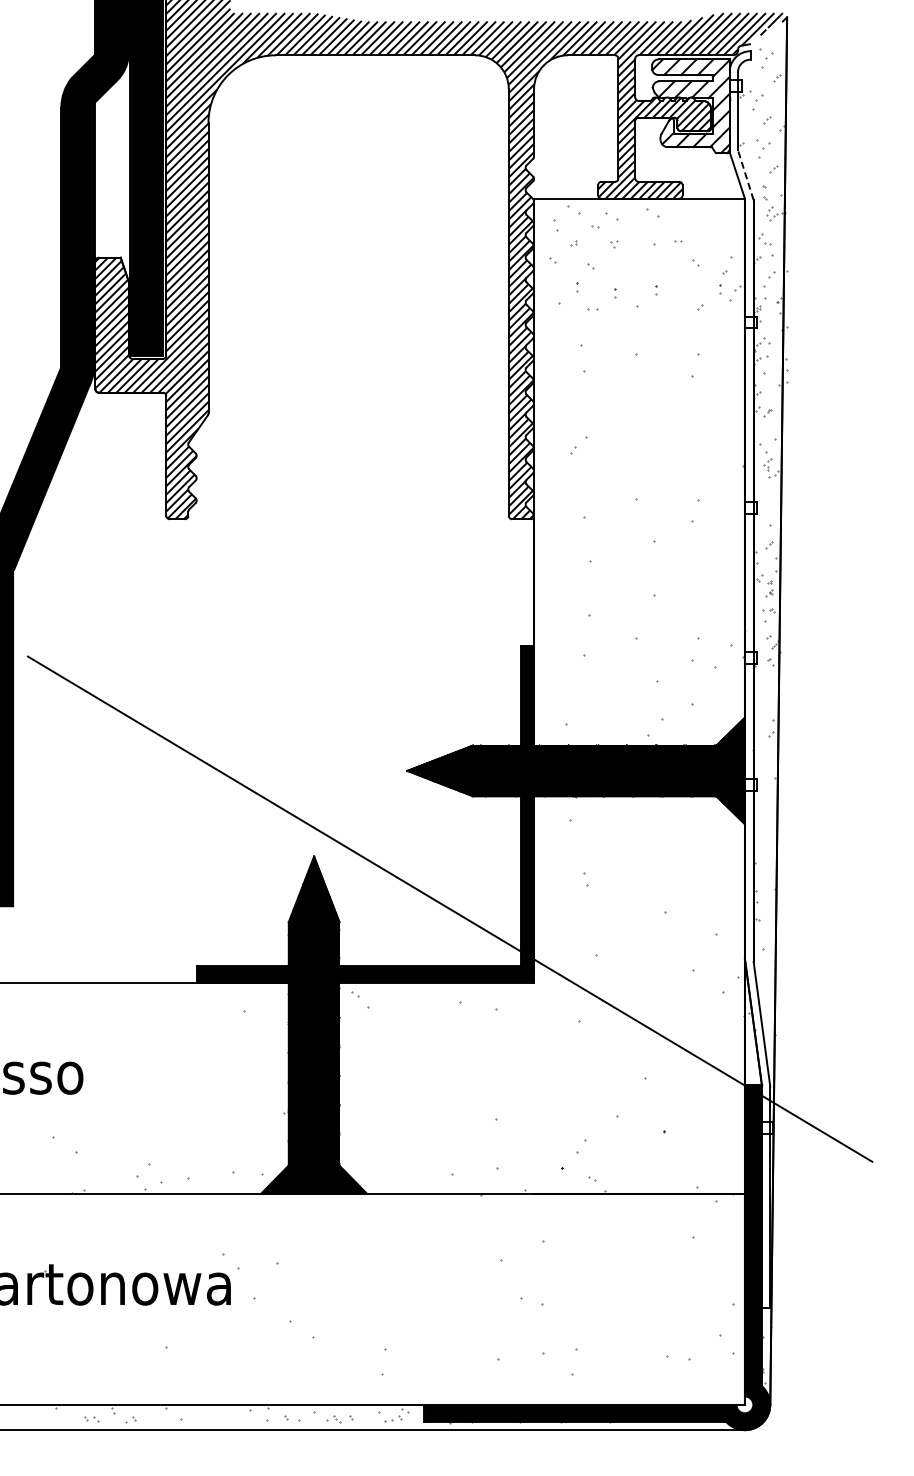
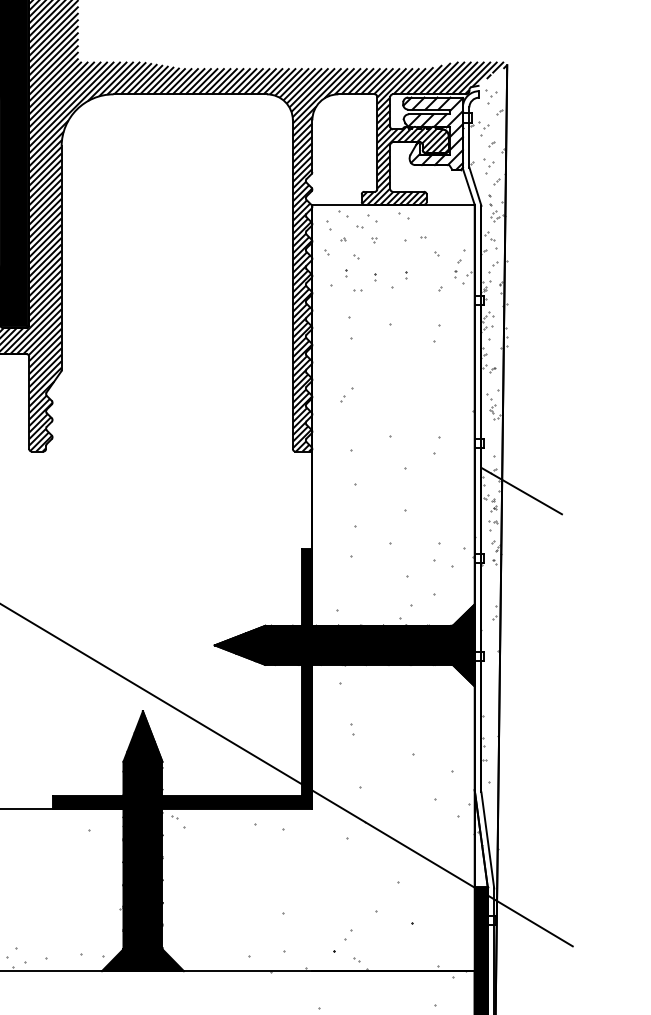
line: (745, 174) -> (475, 186), dashed -> solid
line: (805, 570) -> (521, 491), added

